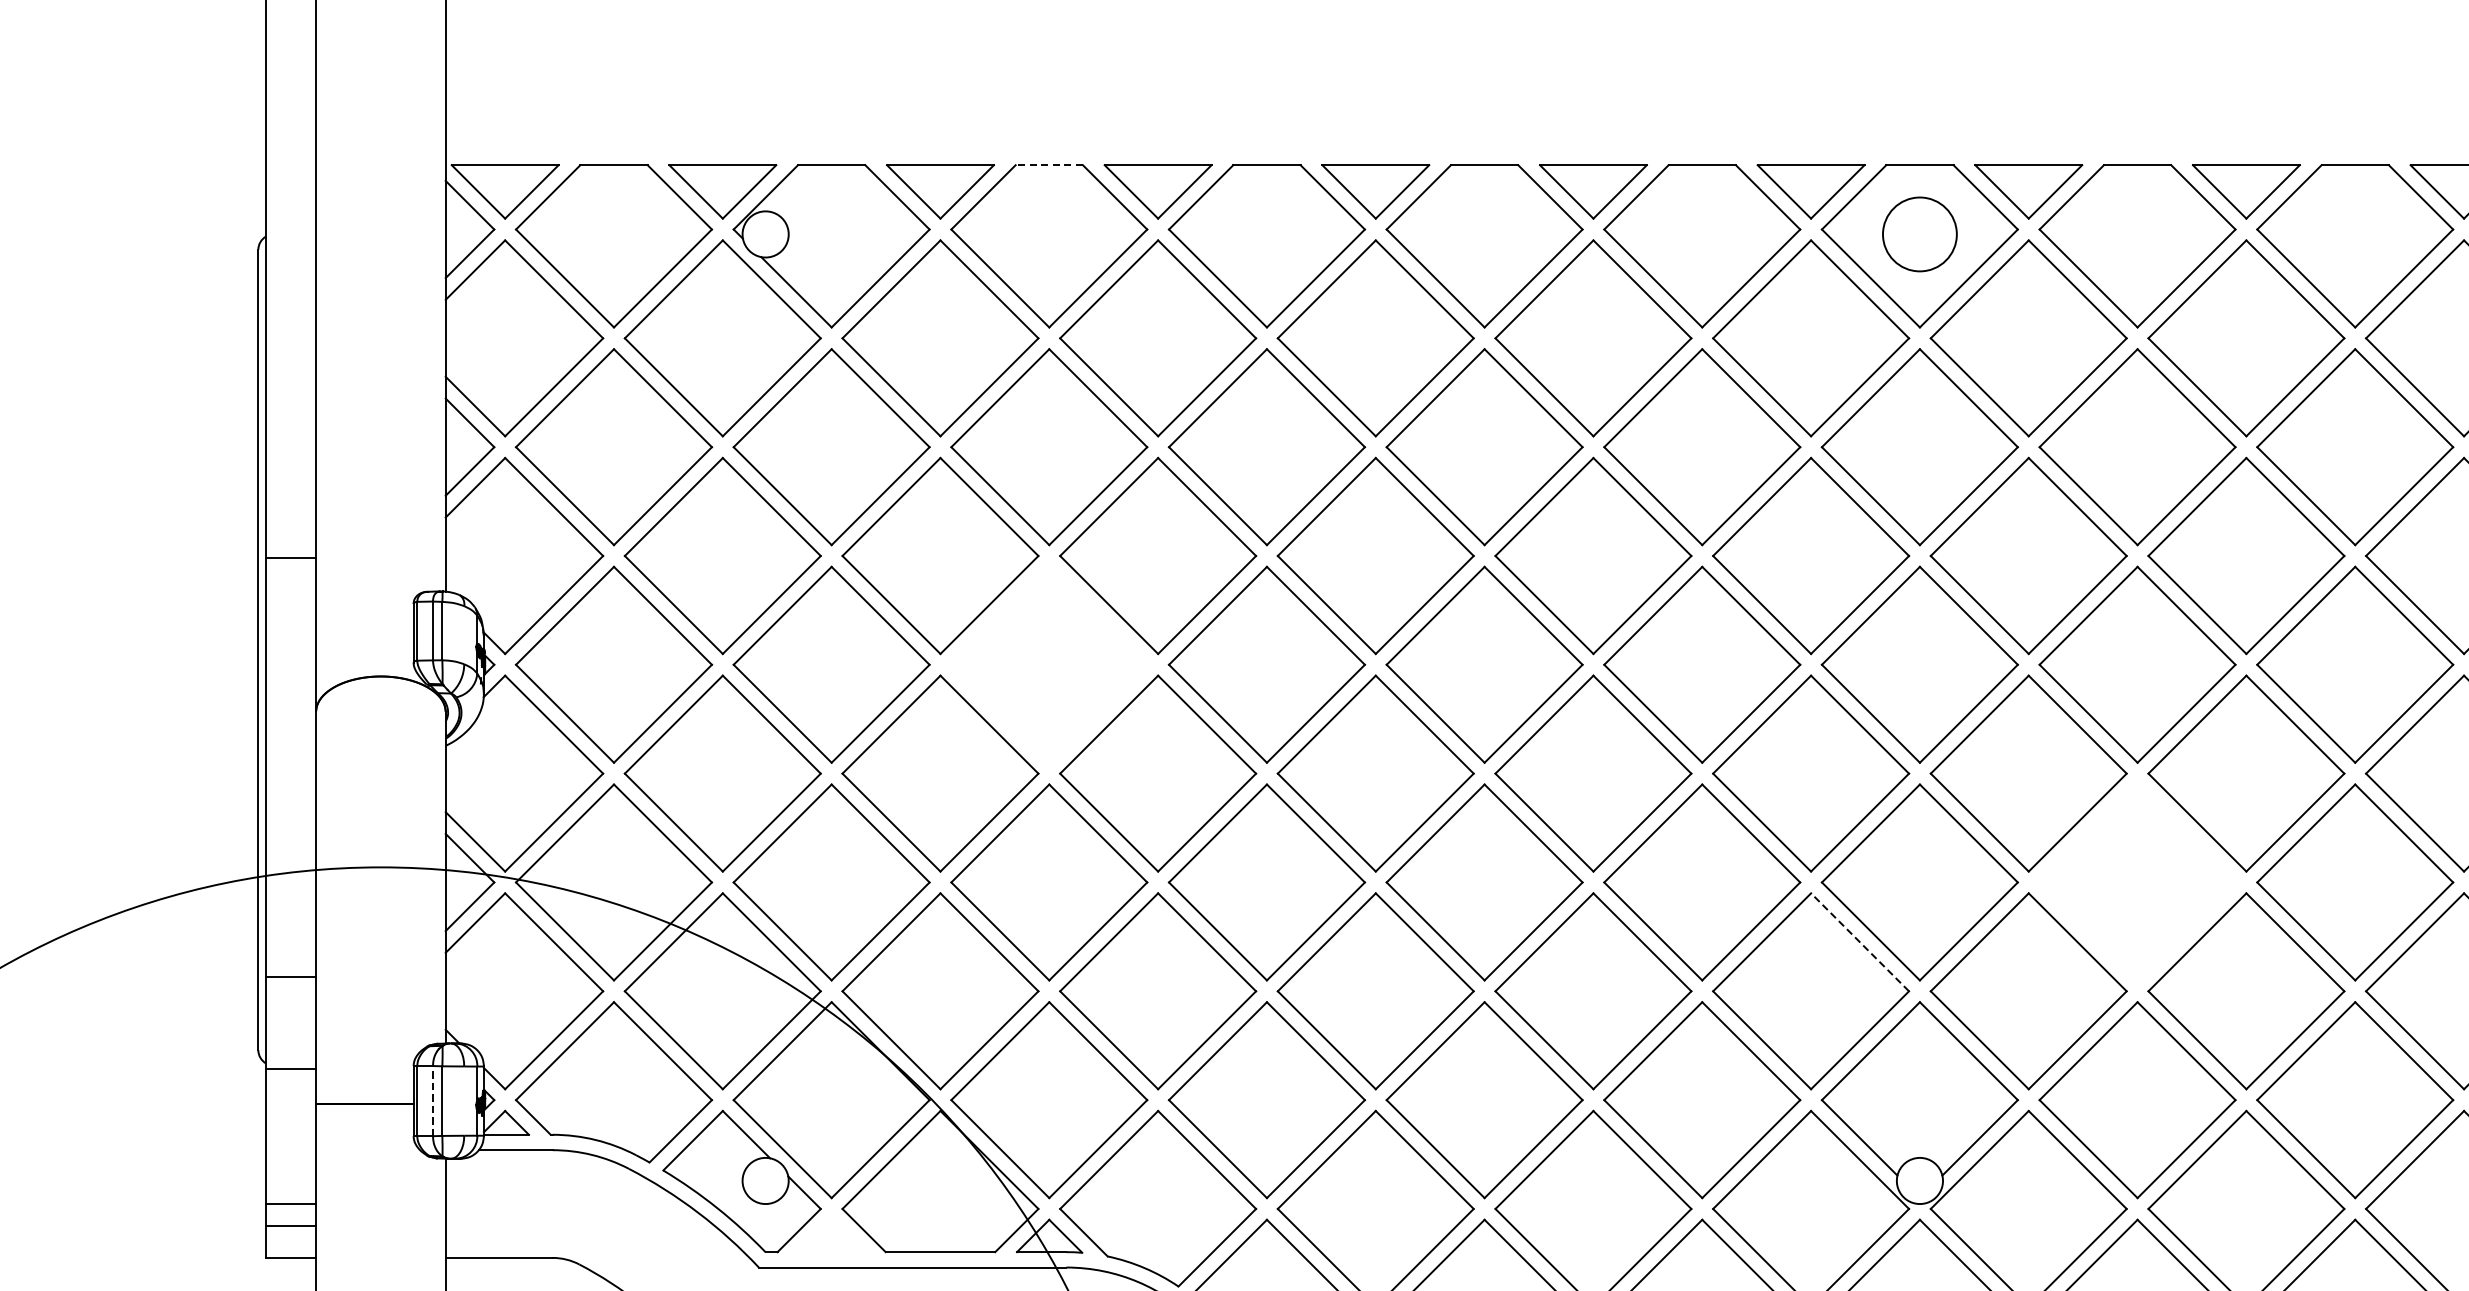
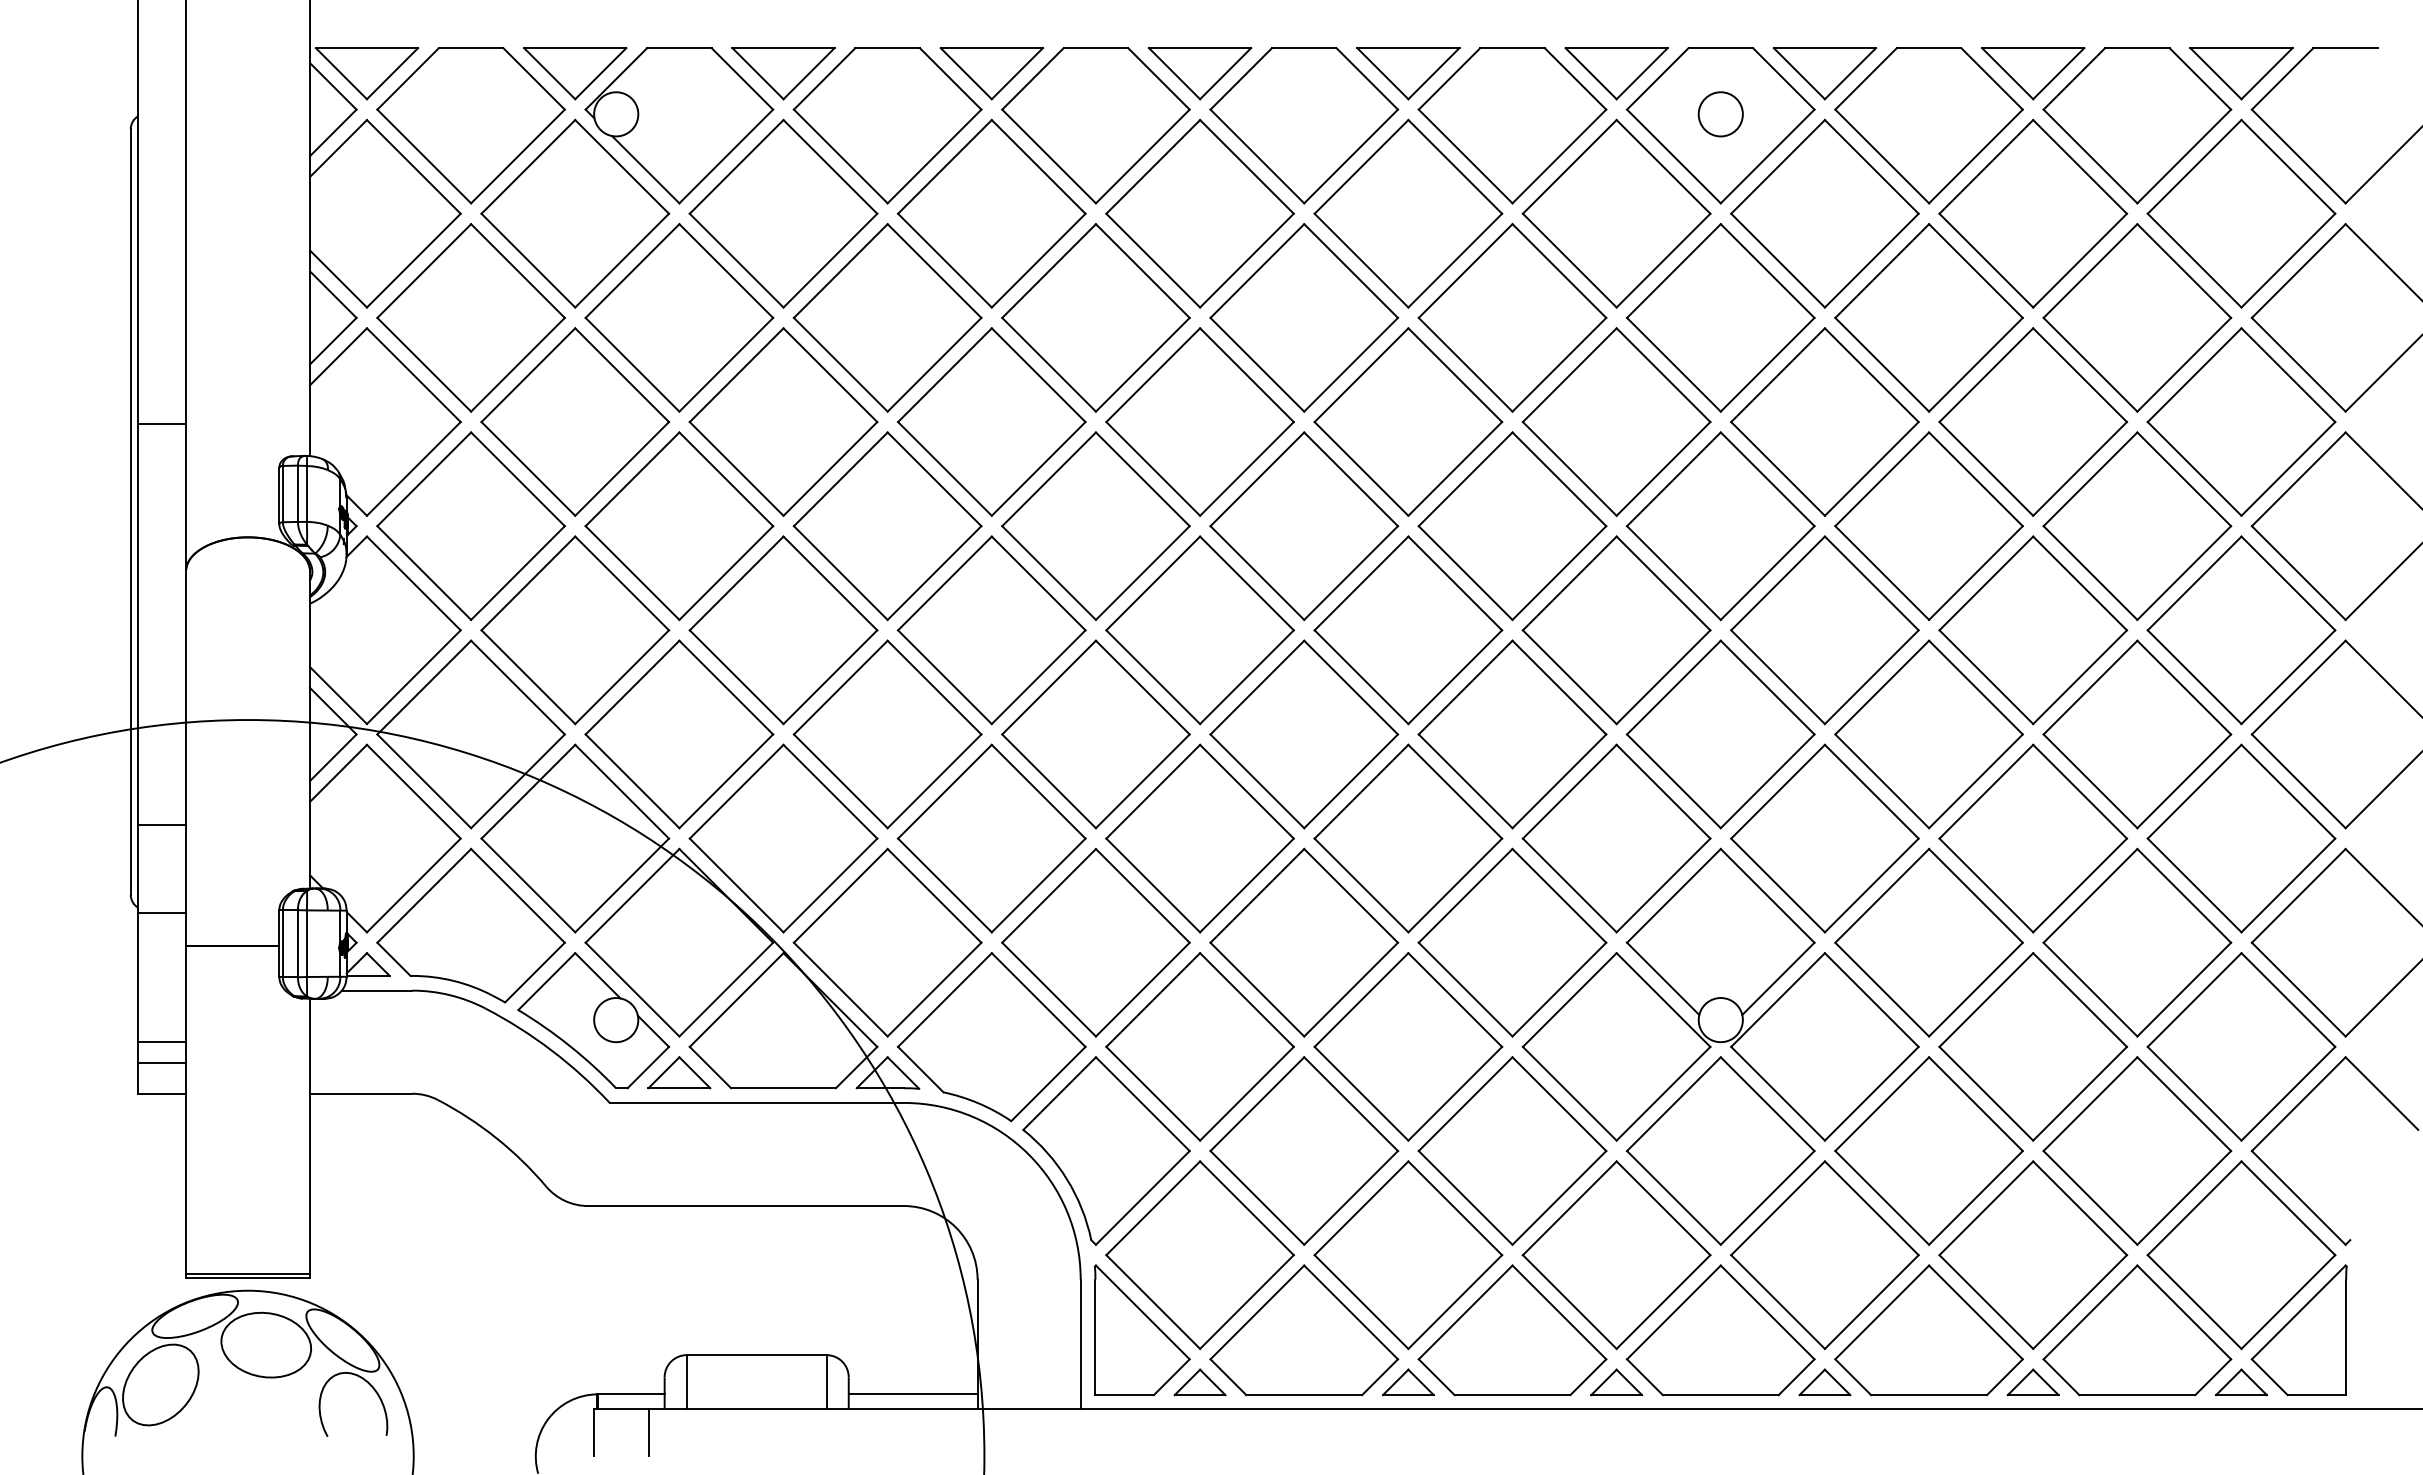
line: (1049, 165) -> (887, 48), dashed -> solid
circle: (1919, 234) -> (1720, 114), size x0.62
part: (1049, 665) -> (887, 526), added
part: (2136, 882) -> (1928, 734), added
line: (1860, 942) -> (1663, 791), dashed -> solid
line: (432, 1100) -> (297, 943), dashed -> solid
part: (831, 1235) -> (679, 1072), added

